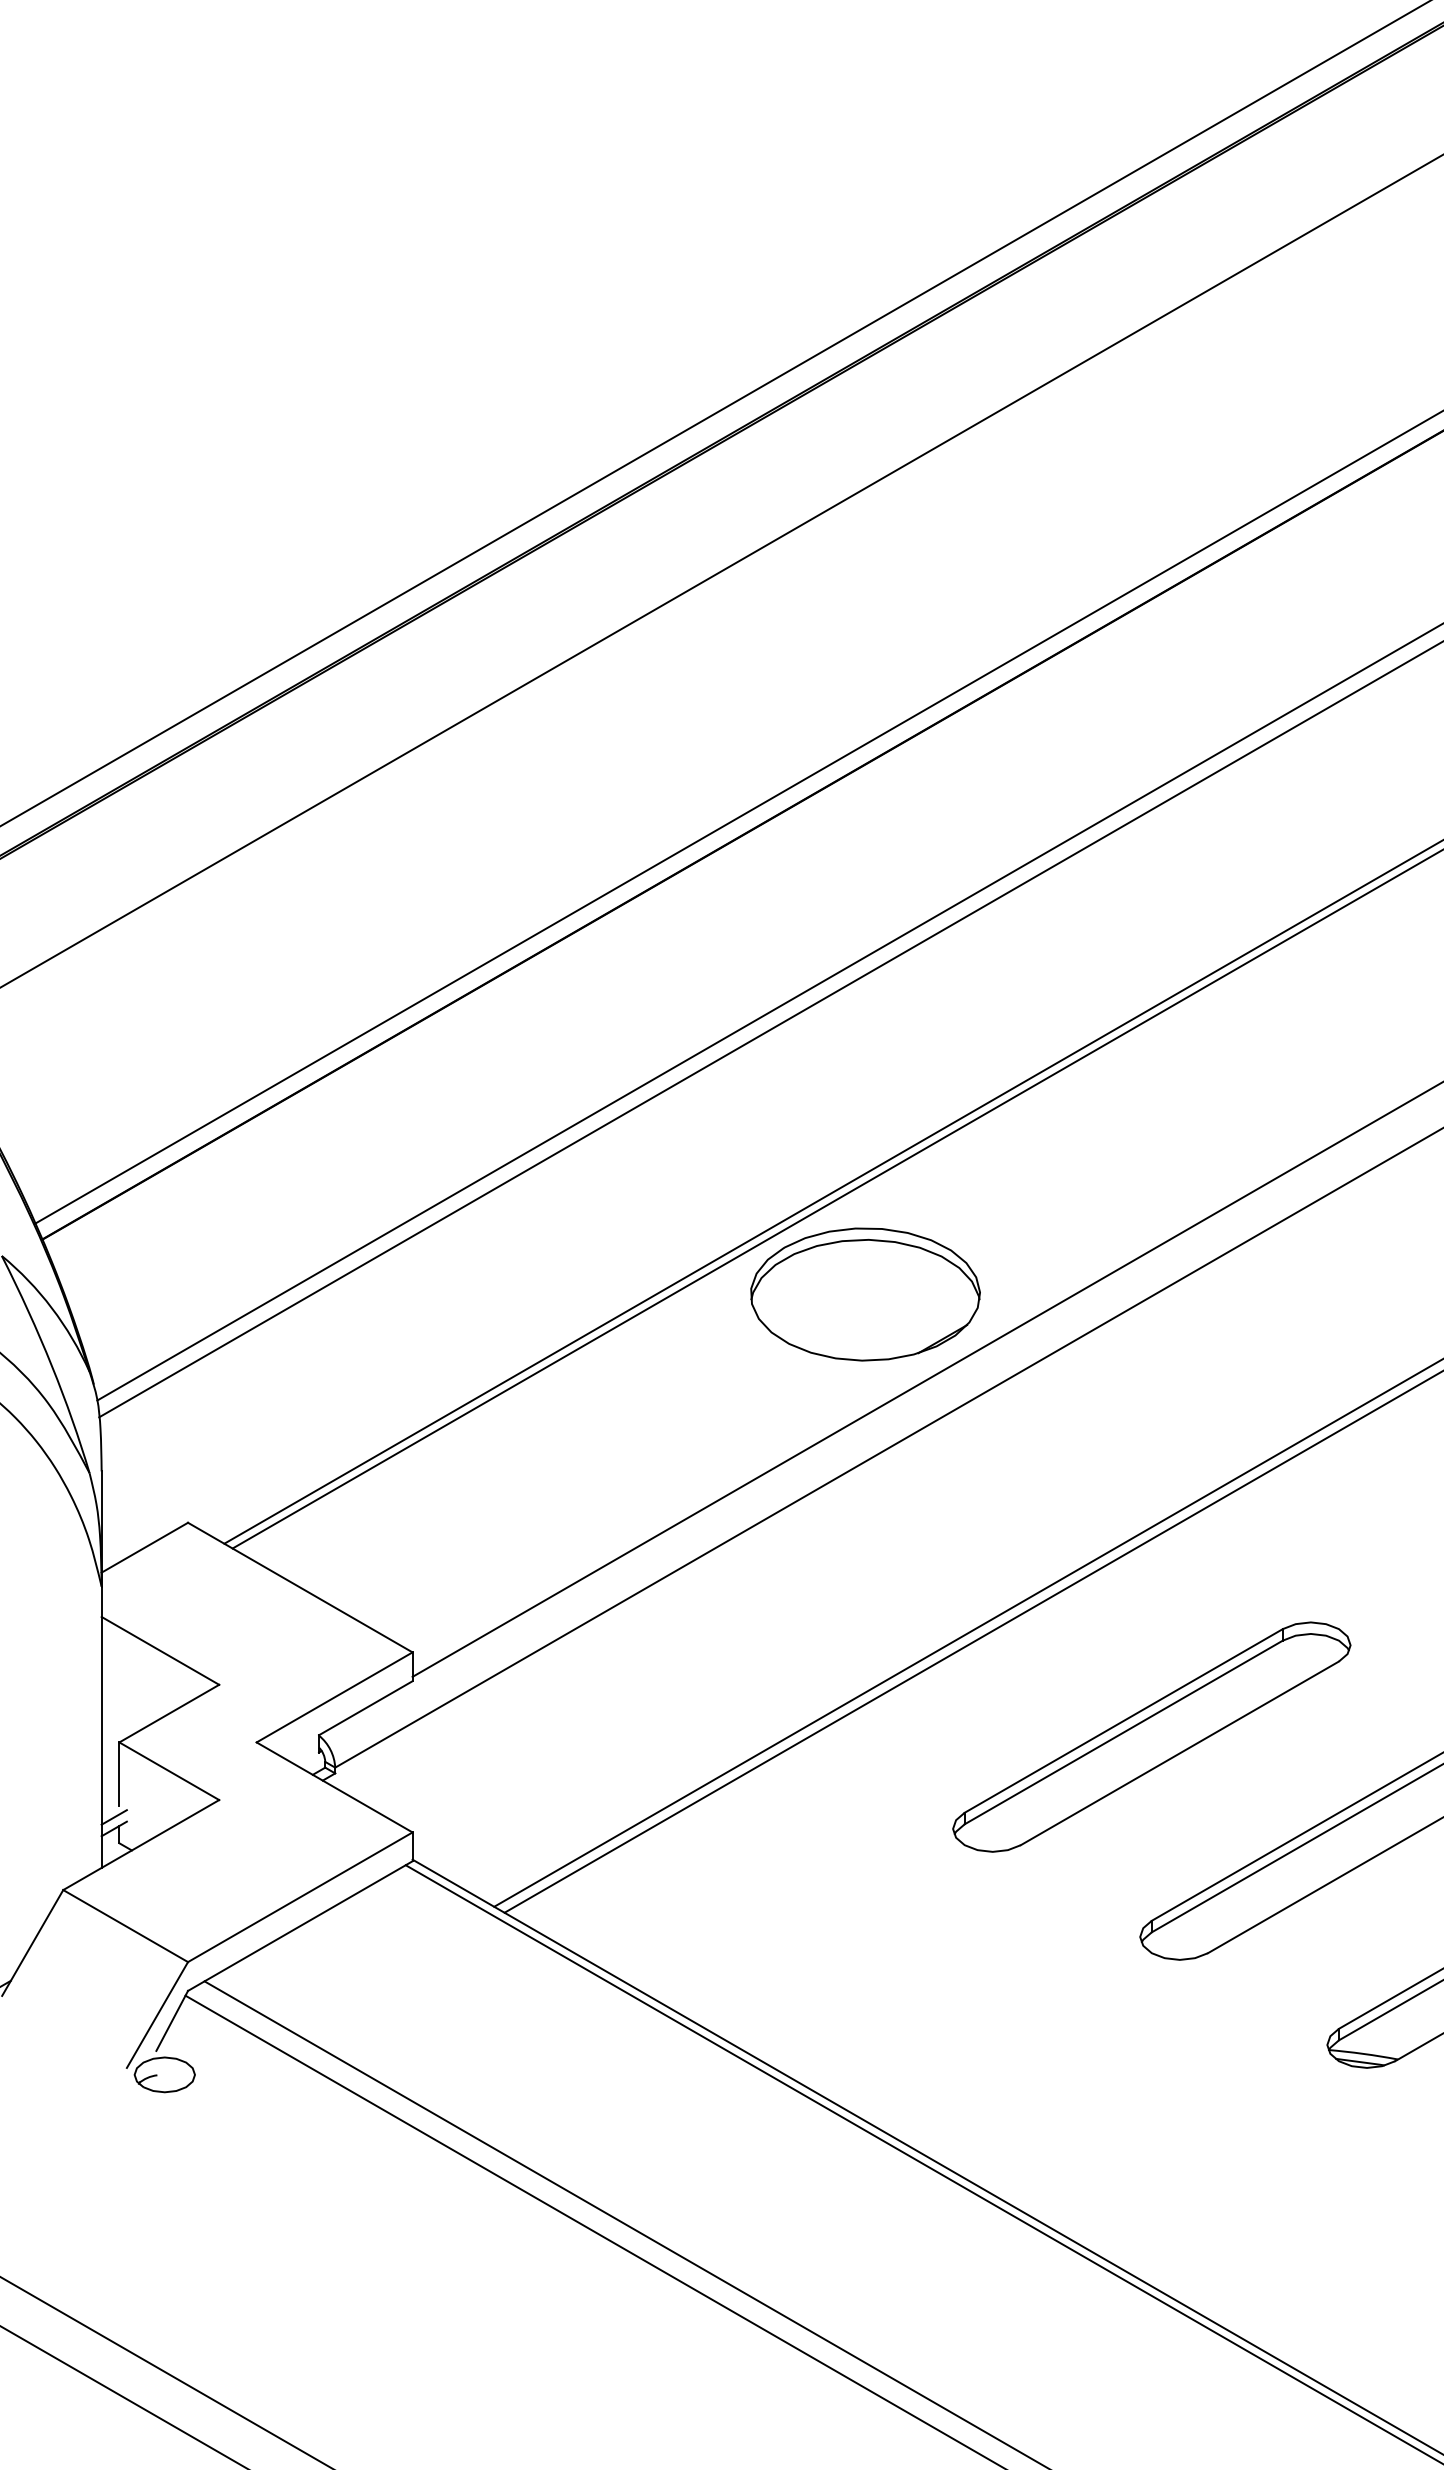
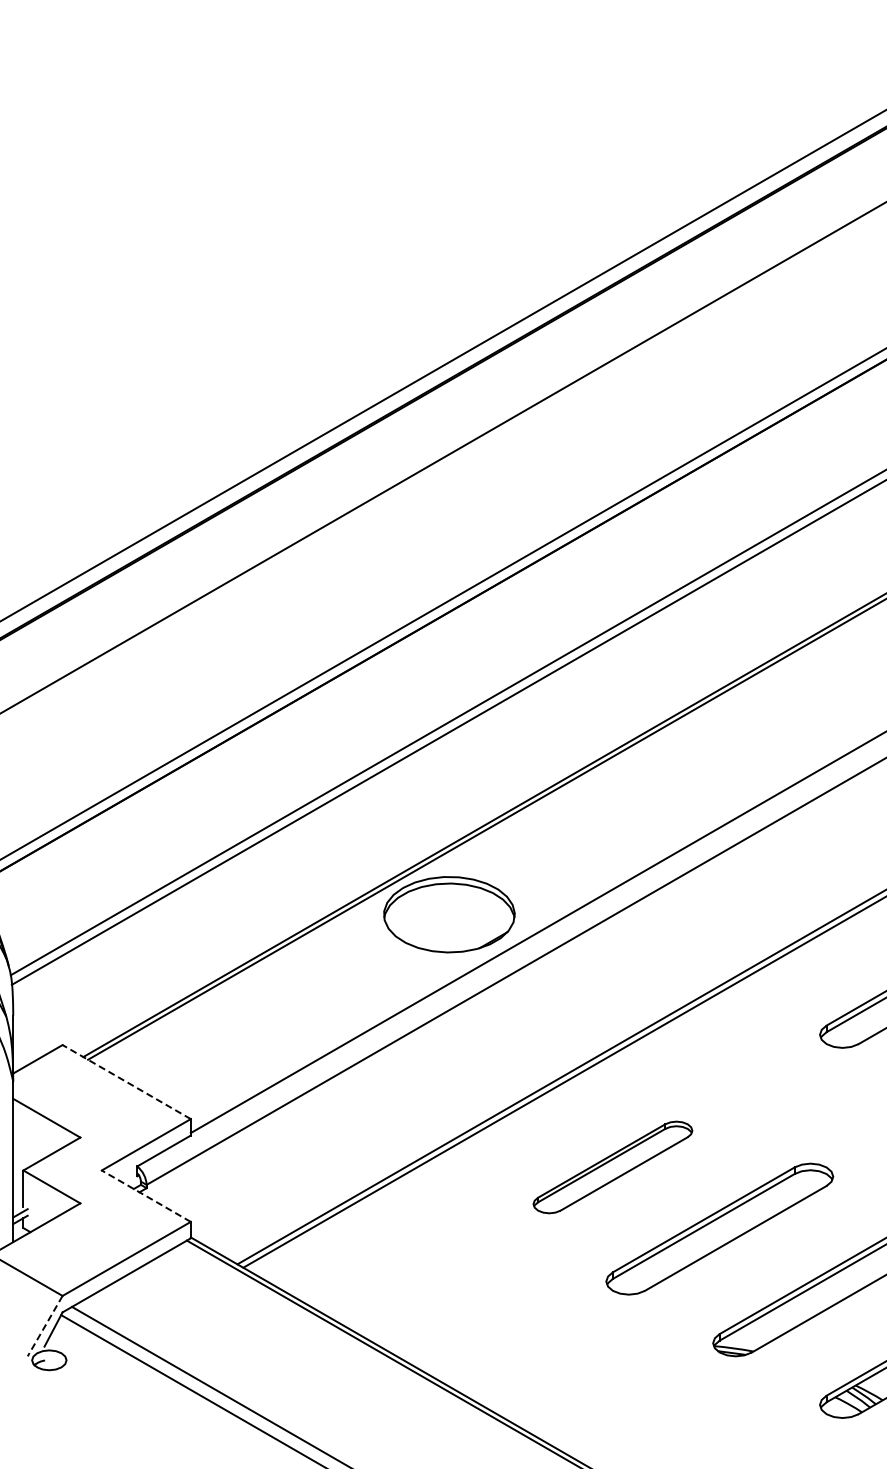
line: (299, 1586) -> (126, 1081), solid -> dashed
part: (1151, 1737) -> (612, 1167), size x0.7
line: (333, 1786) -> (145, 1195), solid -> dashed
line: (158, 2015) -> (45, 1326), solid -> dashed

